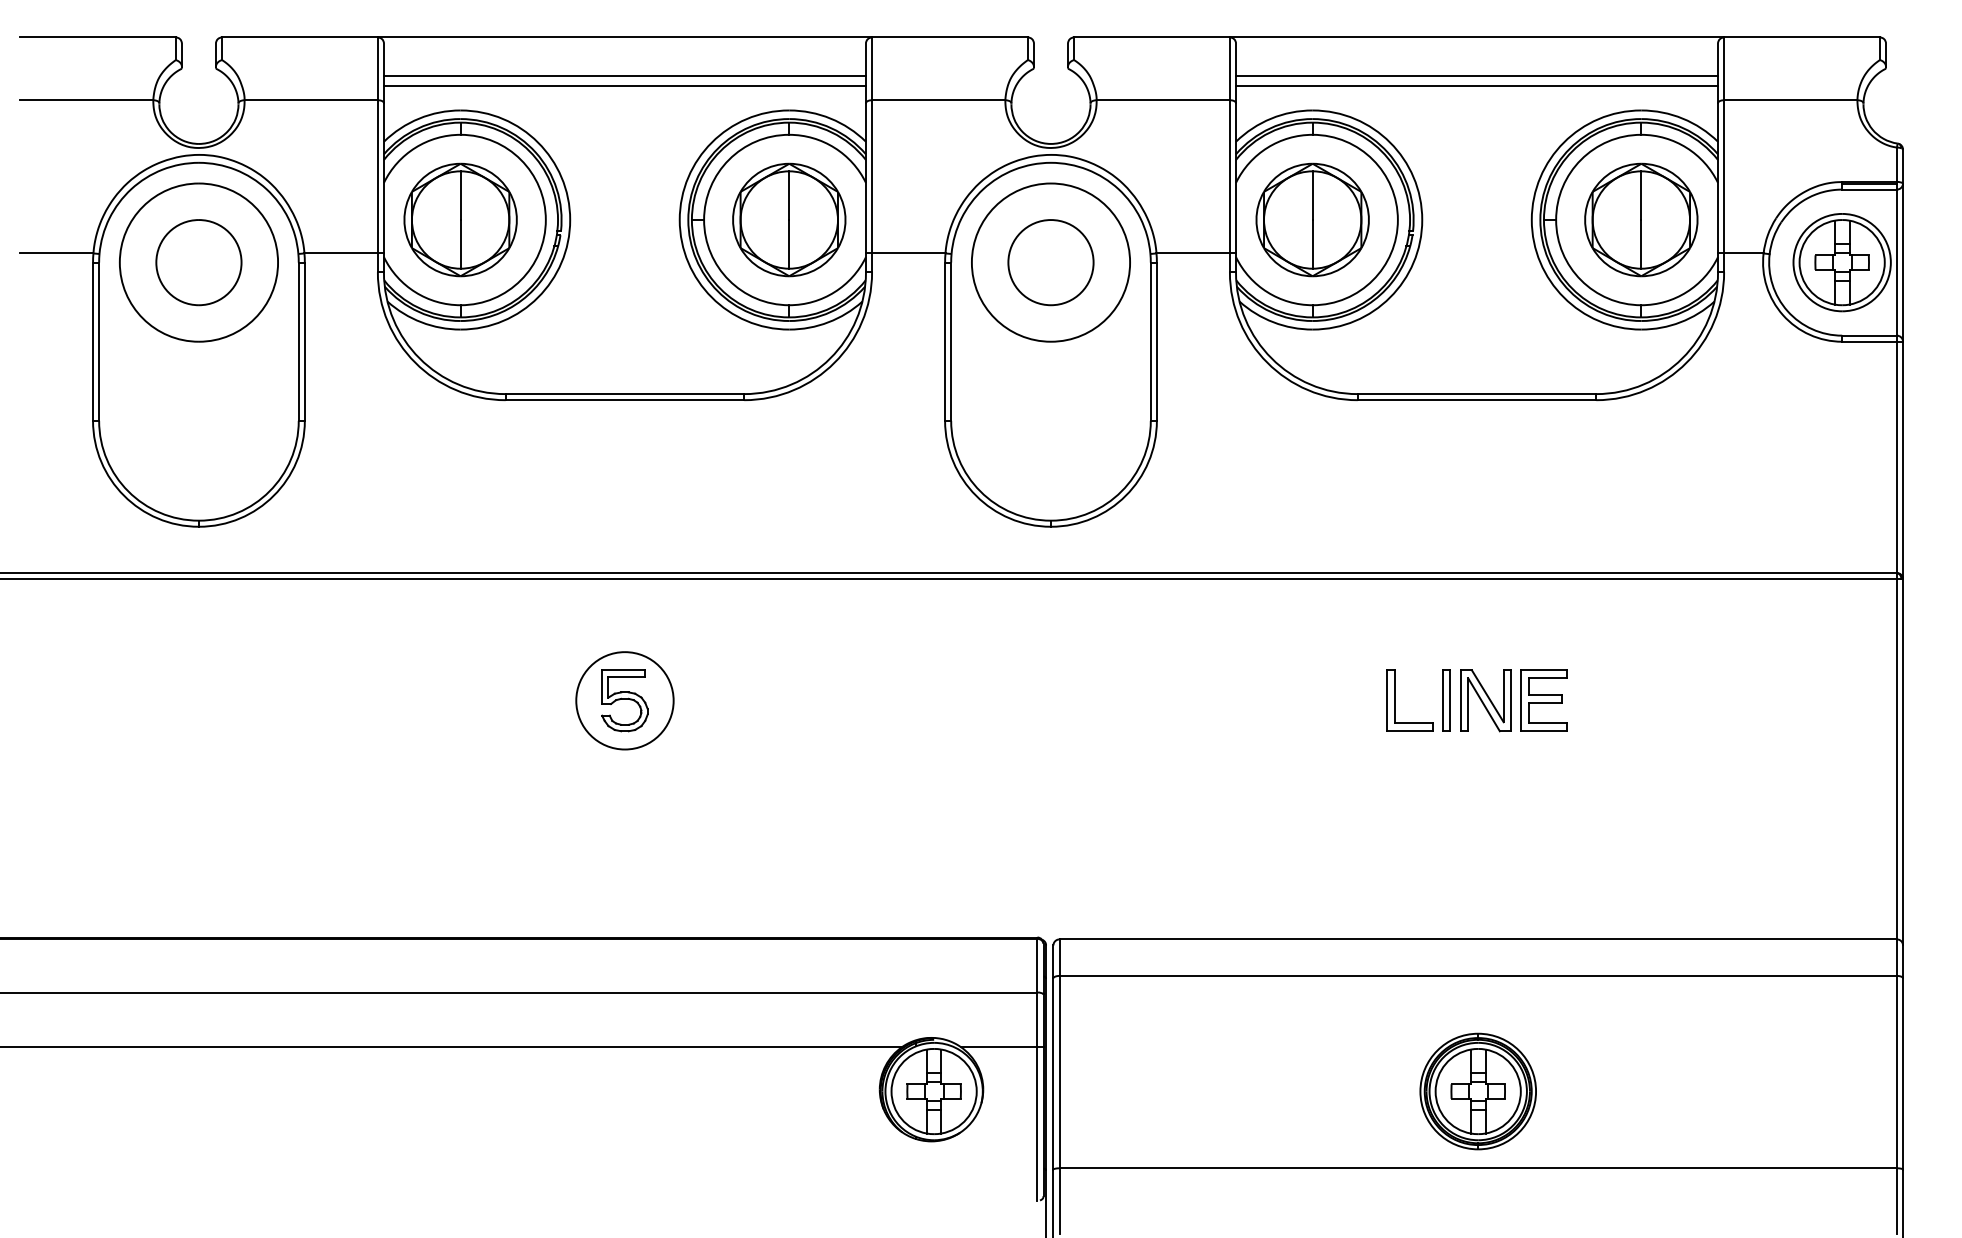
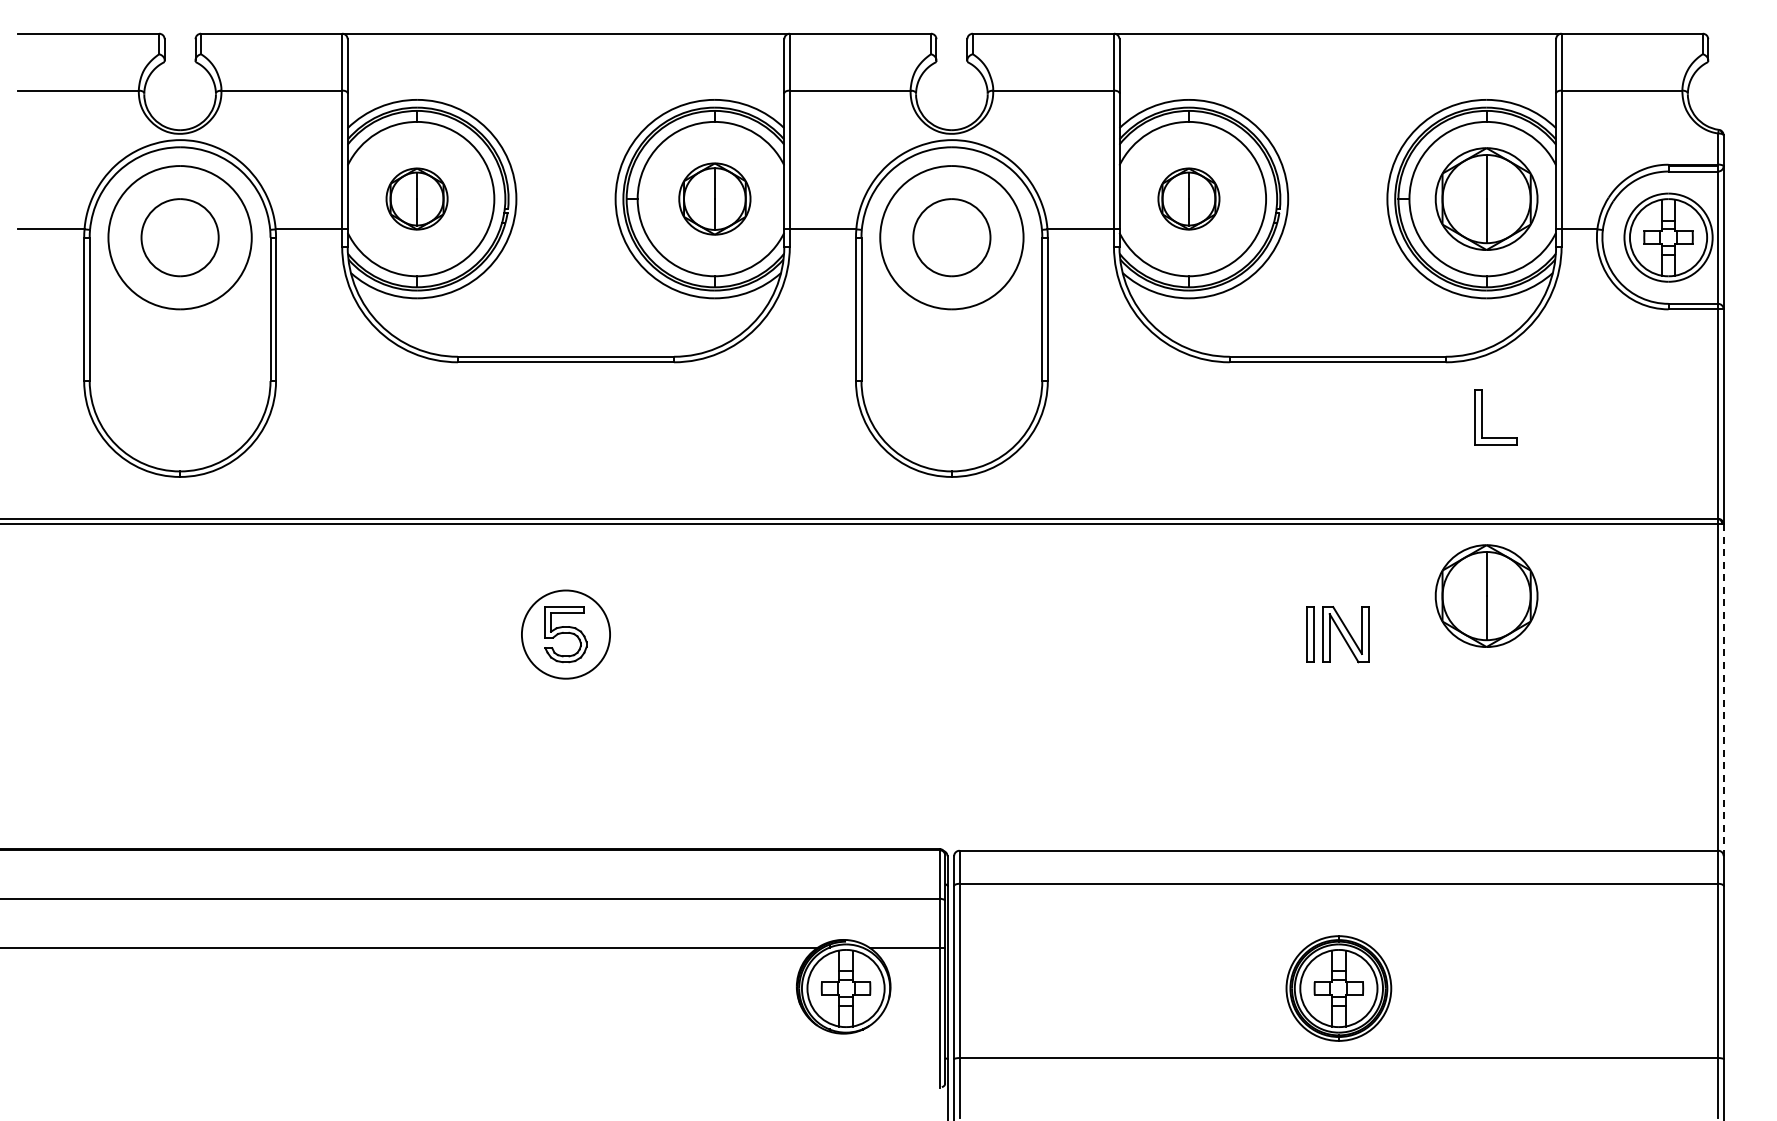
line: (624, 76) -> (565, 69), removed
line: (1476, 76) -> (1337, 69), removed
line: (624, 85) -> (565, 77), removed
line: (1476, 85) -> (1337, 77), removed
part: (459, 219) -> (416, 198), size x0.6
part: (788, 219) -> (714, 198), size x0.7
part: (1312, 219) -> (1188, 198), size x0.6
part: (1641, 657) -> (1486, 595), added
part: (1395, 700) -> (1482, 417), moved
part: (1544, 700) -> (1398, 634), removed
line: (1902, 762) -> (1723, 690), solid -> dashed

